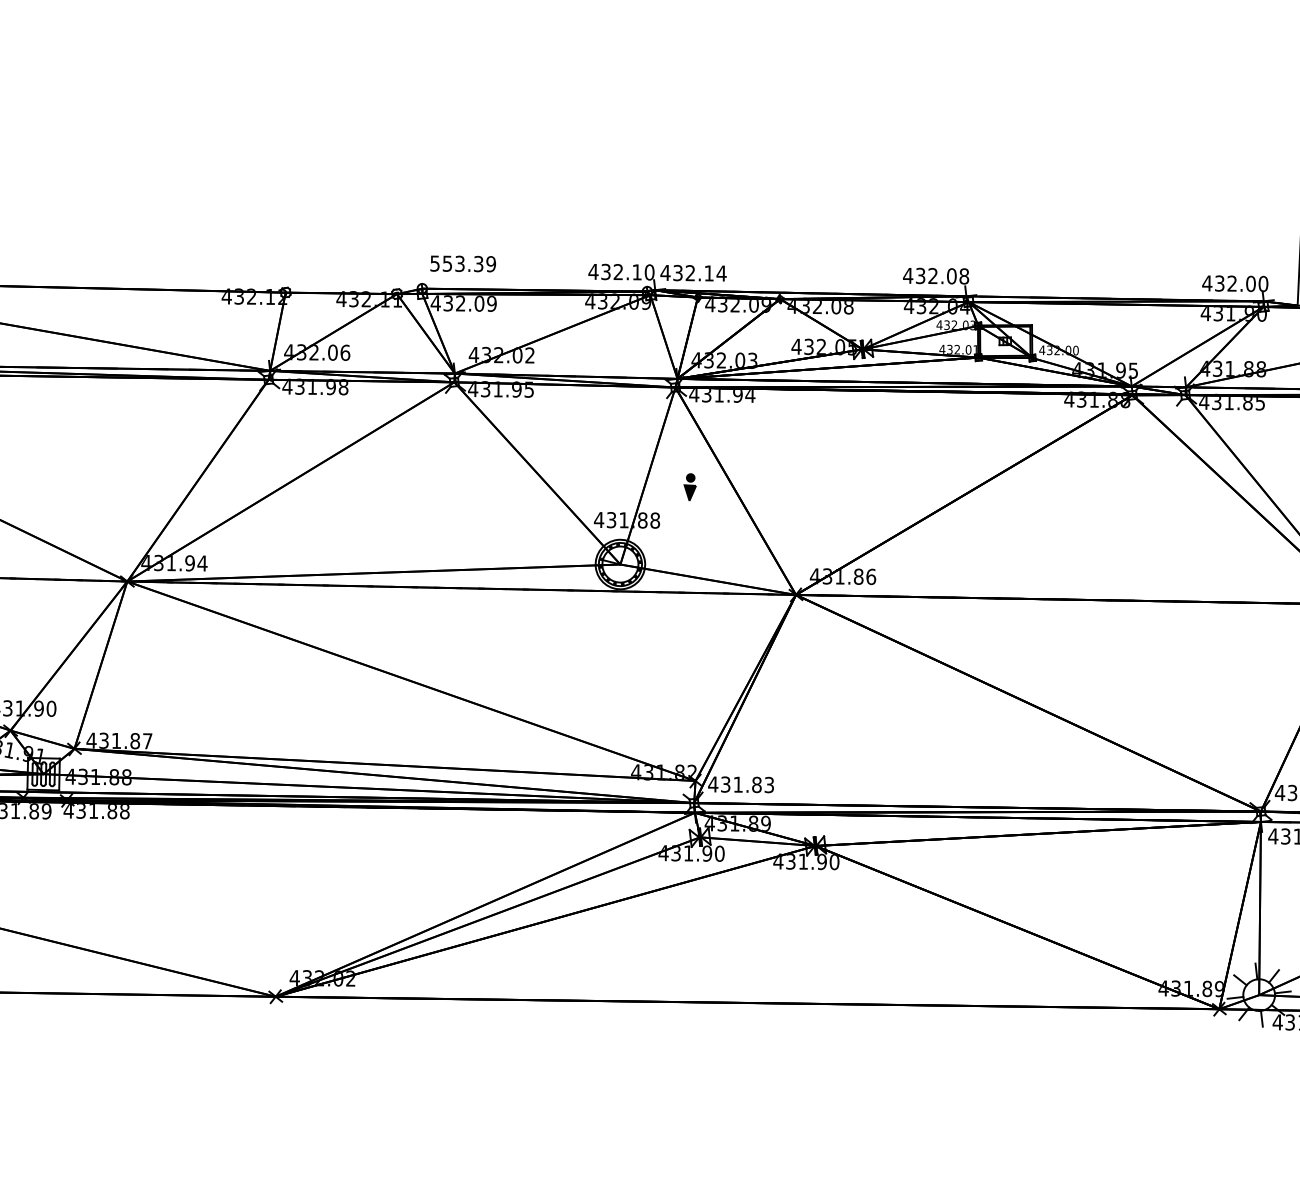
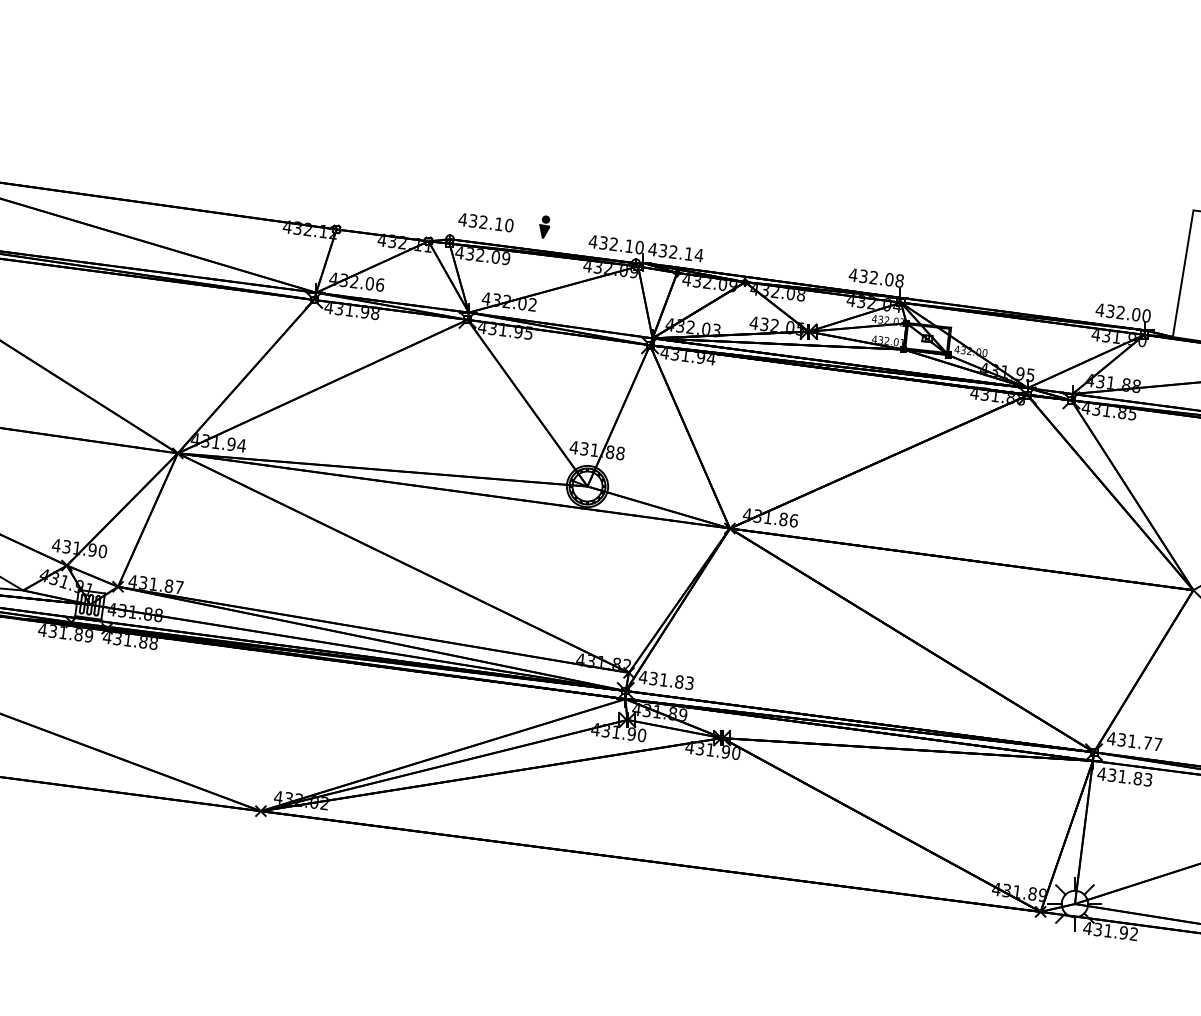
text: (462, 263) -> (485, 222), 553.39 -> 432.10
part: (689, 486) -> (544, 226), moved

